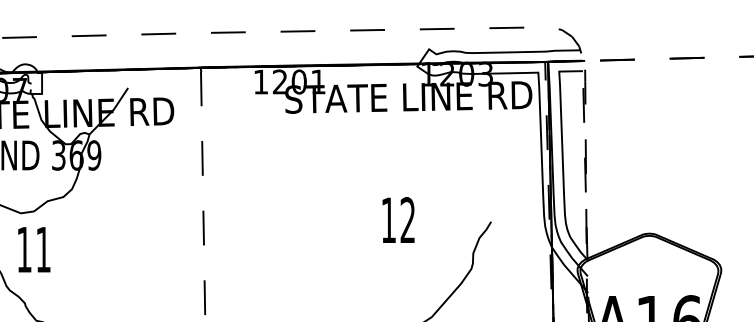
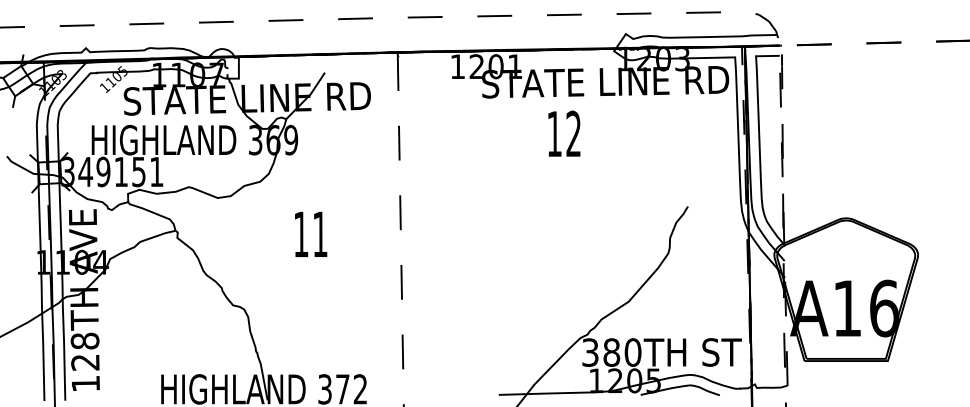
text: (398, 219) -> (564, 133), moved
text: (34, 248) -> (311, 233), moved

